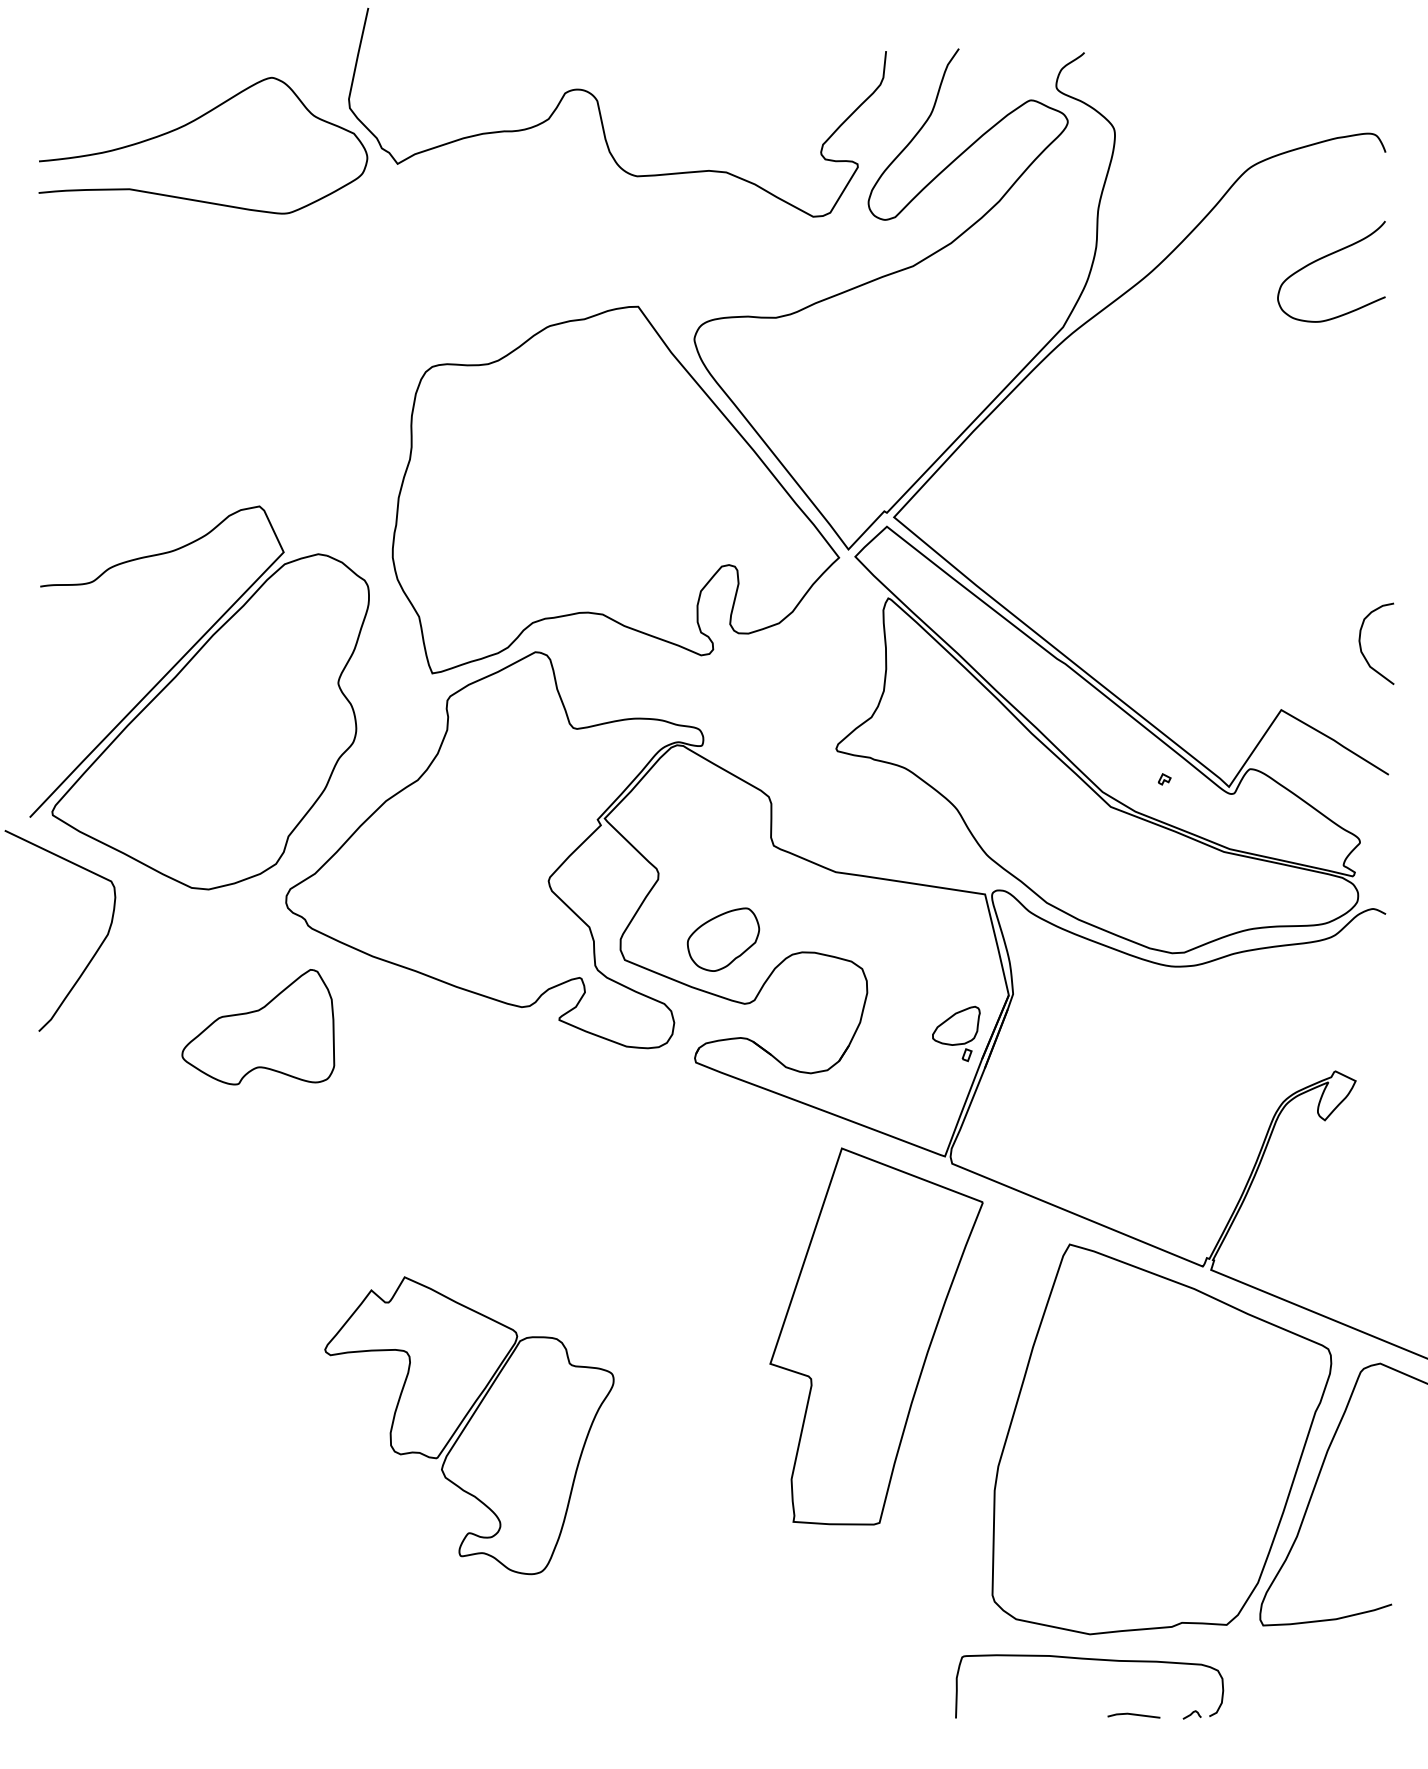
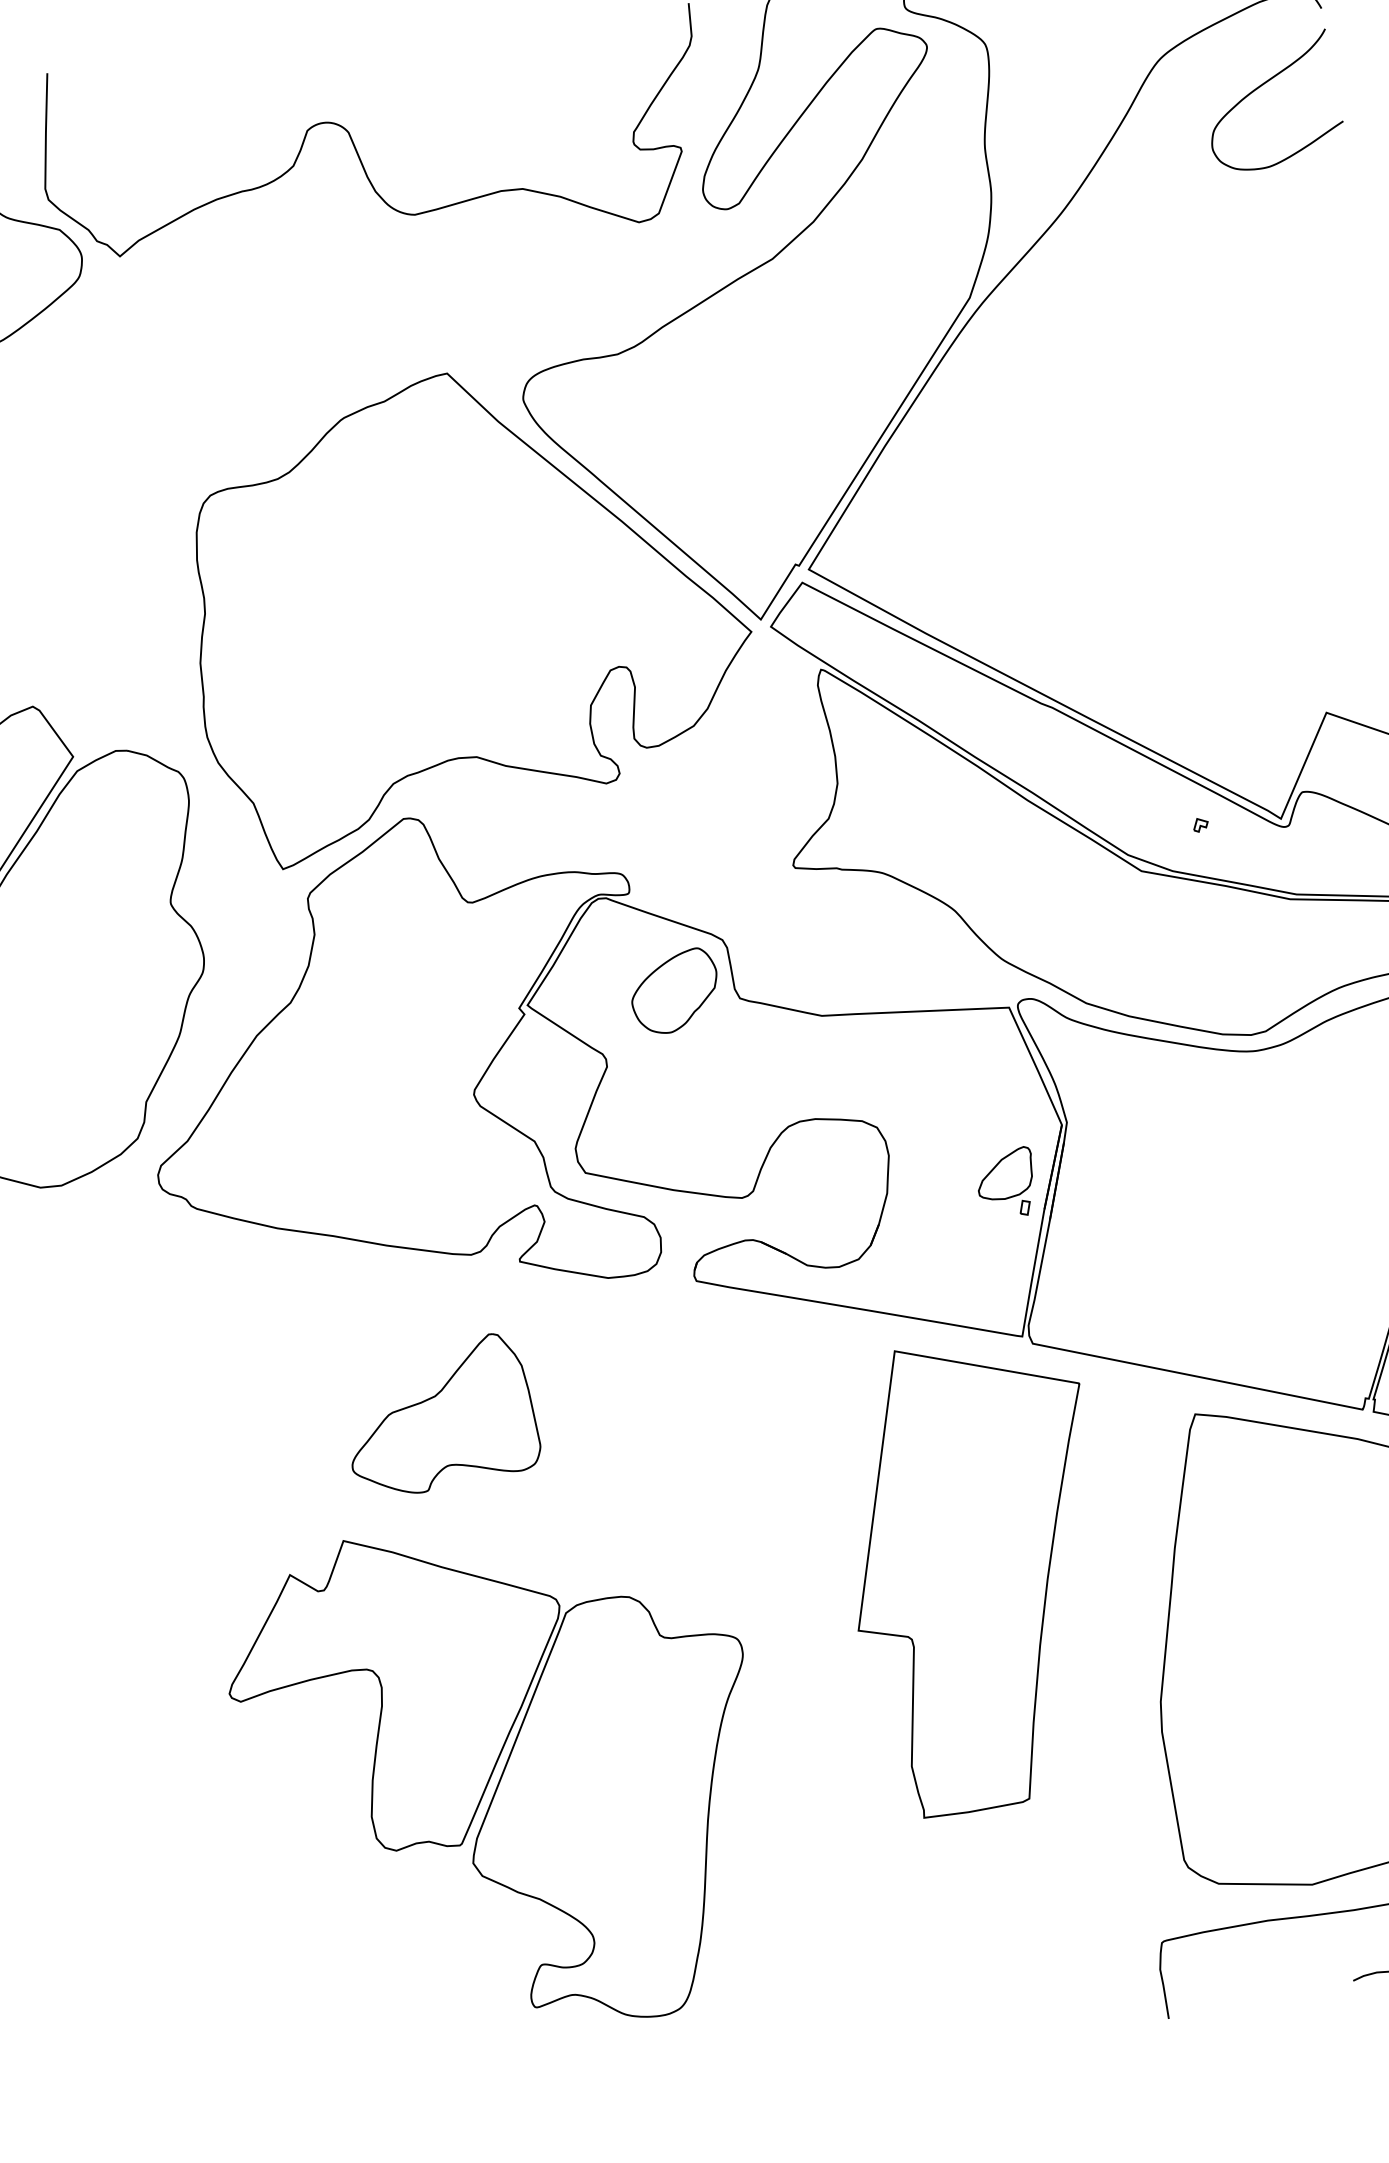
curve: (1325, 257) -> (1260, 87), moved
part: (723, 939) -> (675, 991), moved
part: (258, 1027) -> (439, 1417), moved
part: (469, 1425) -> (506, 1777), size x1.43

